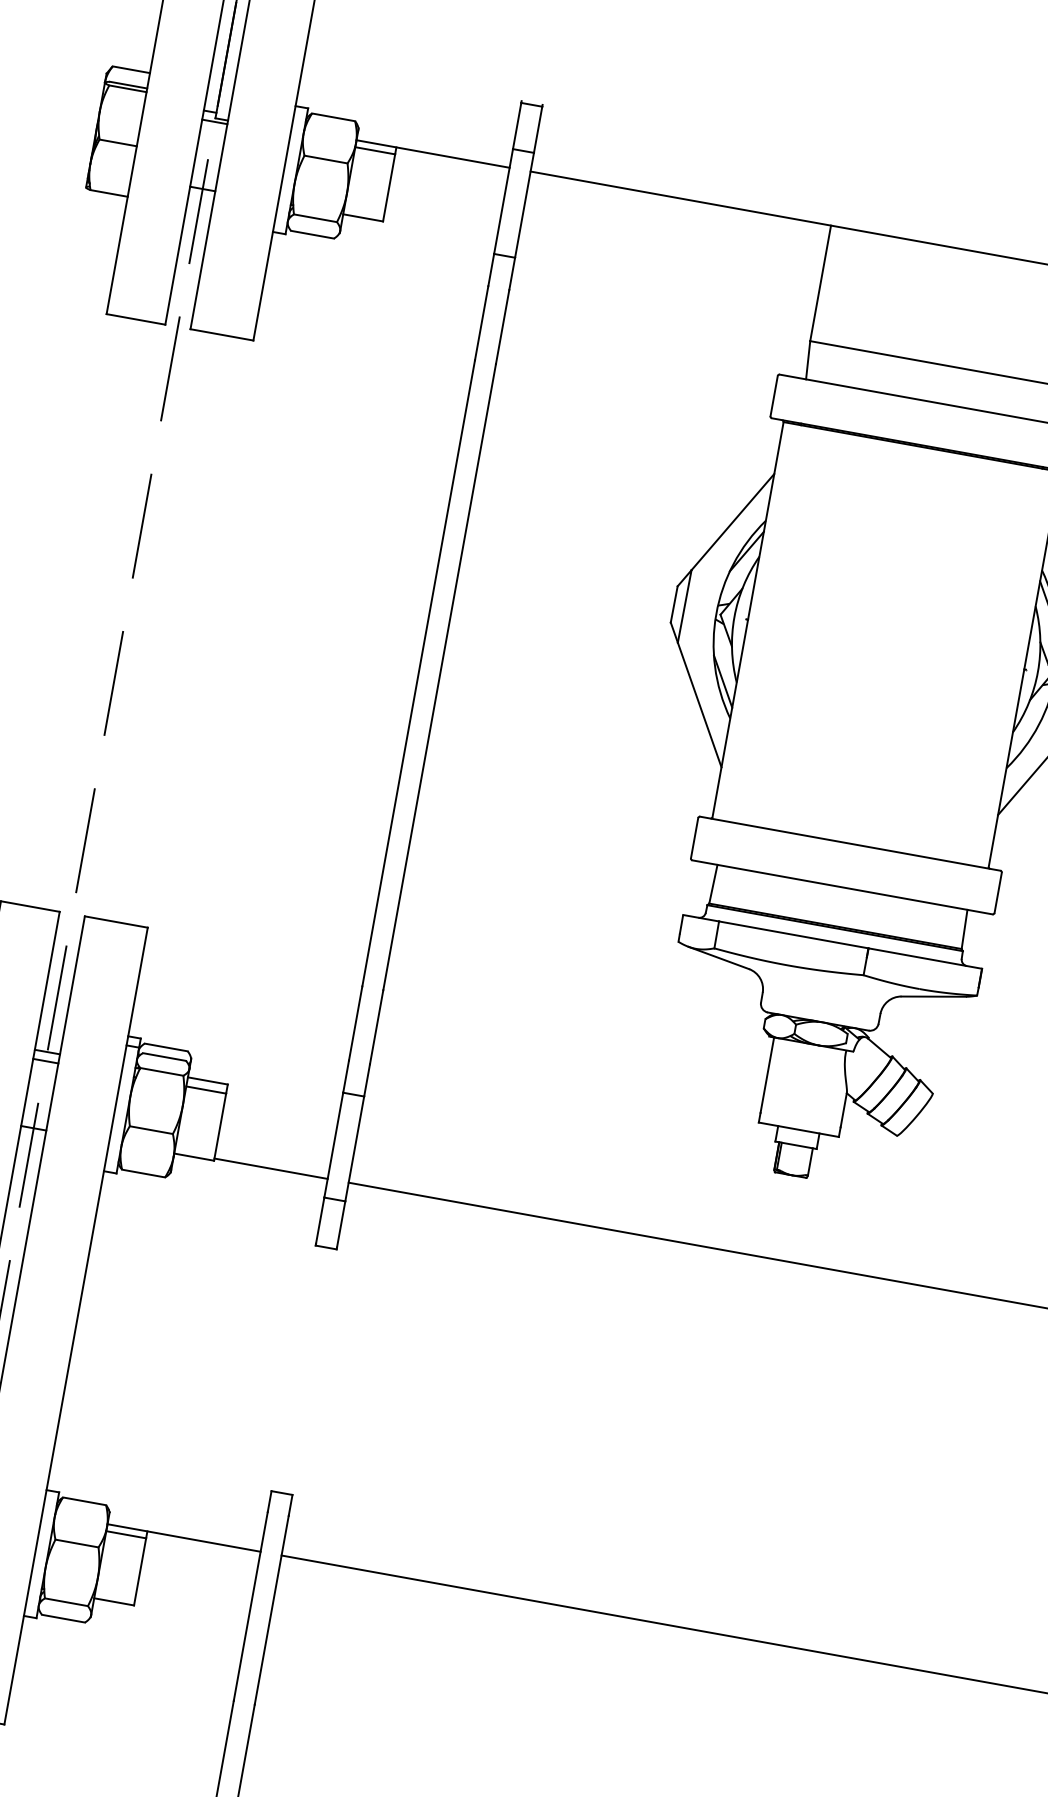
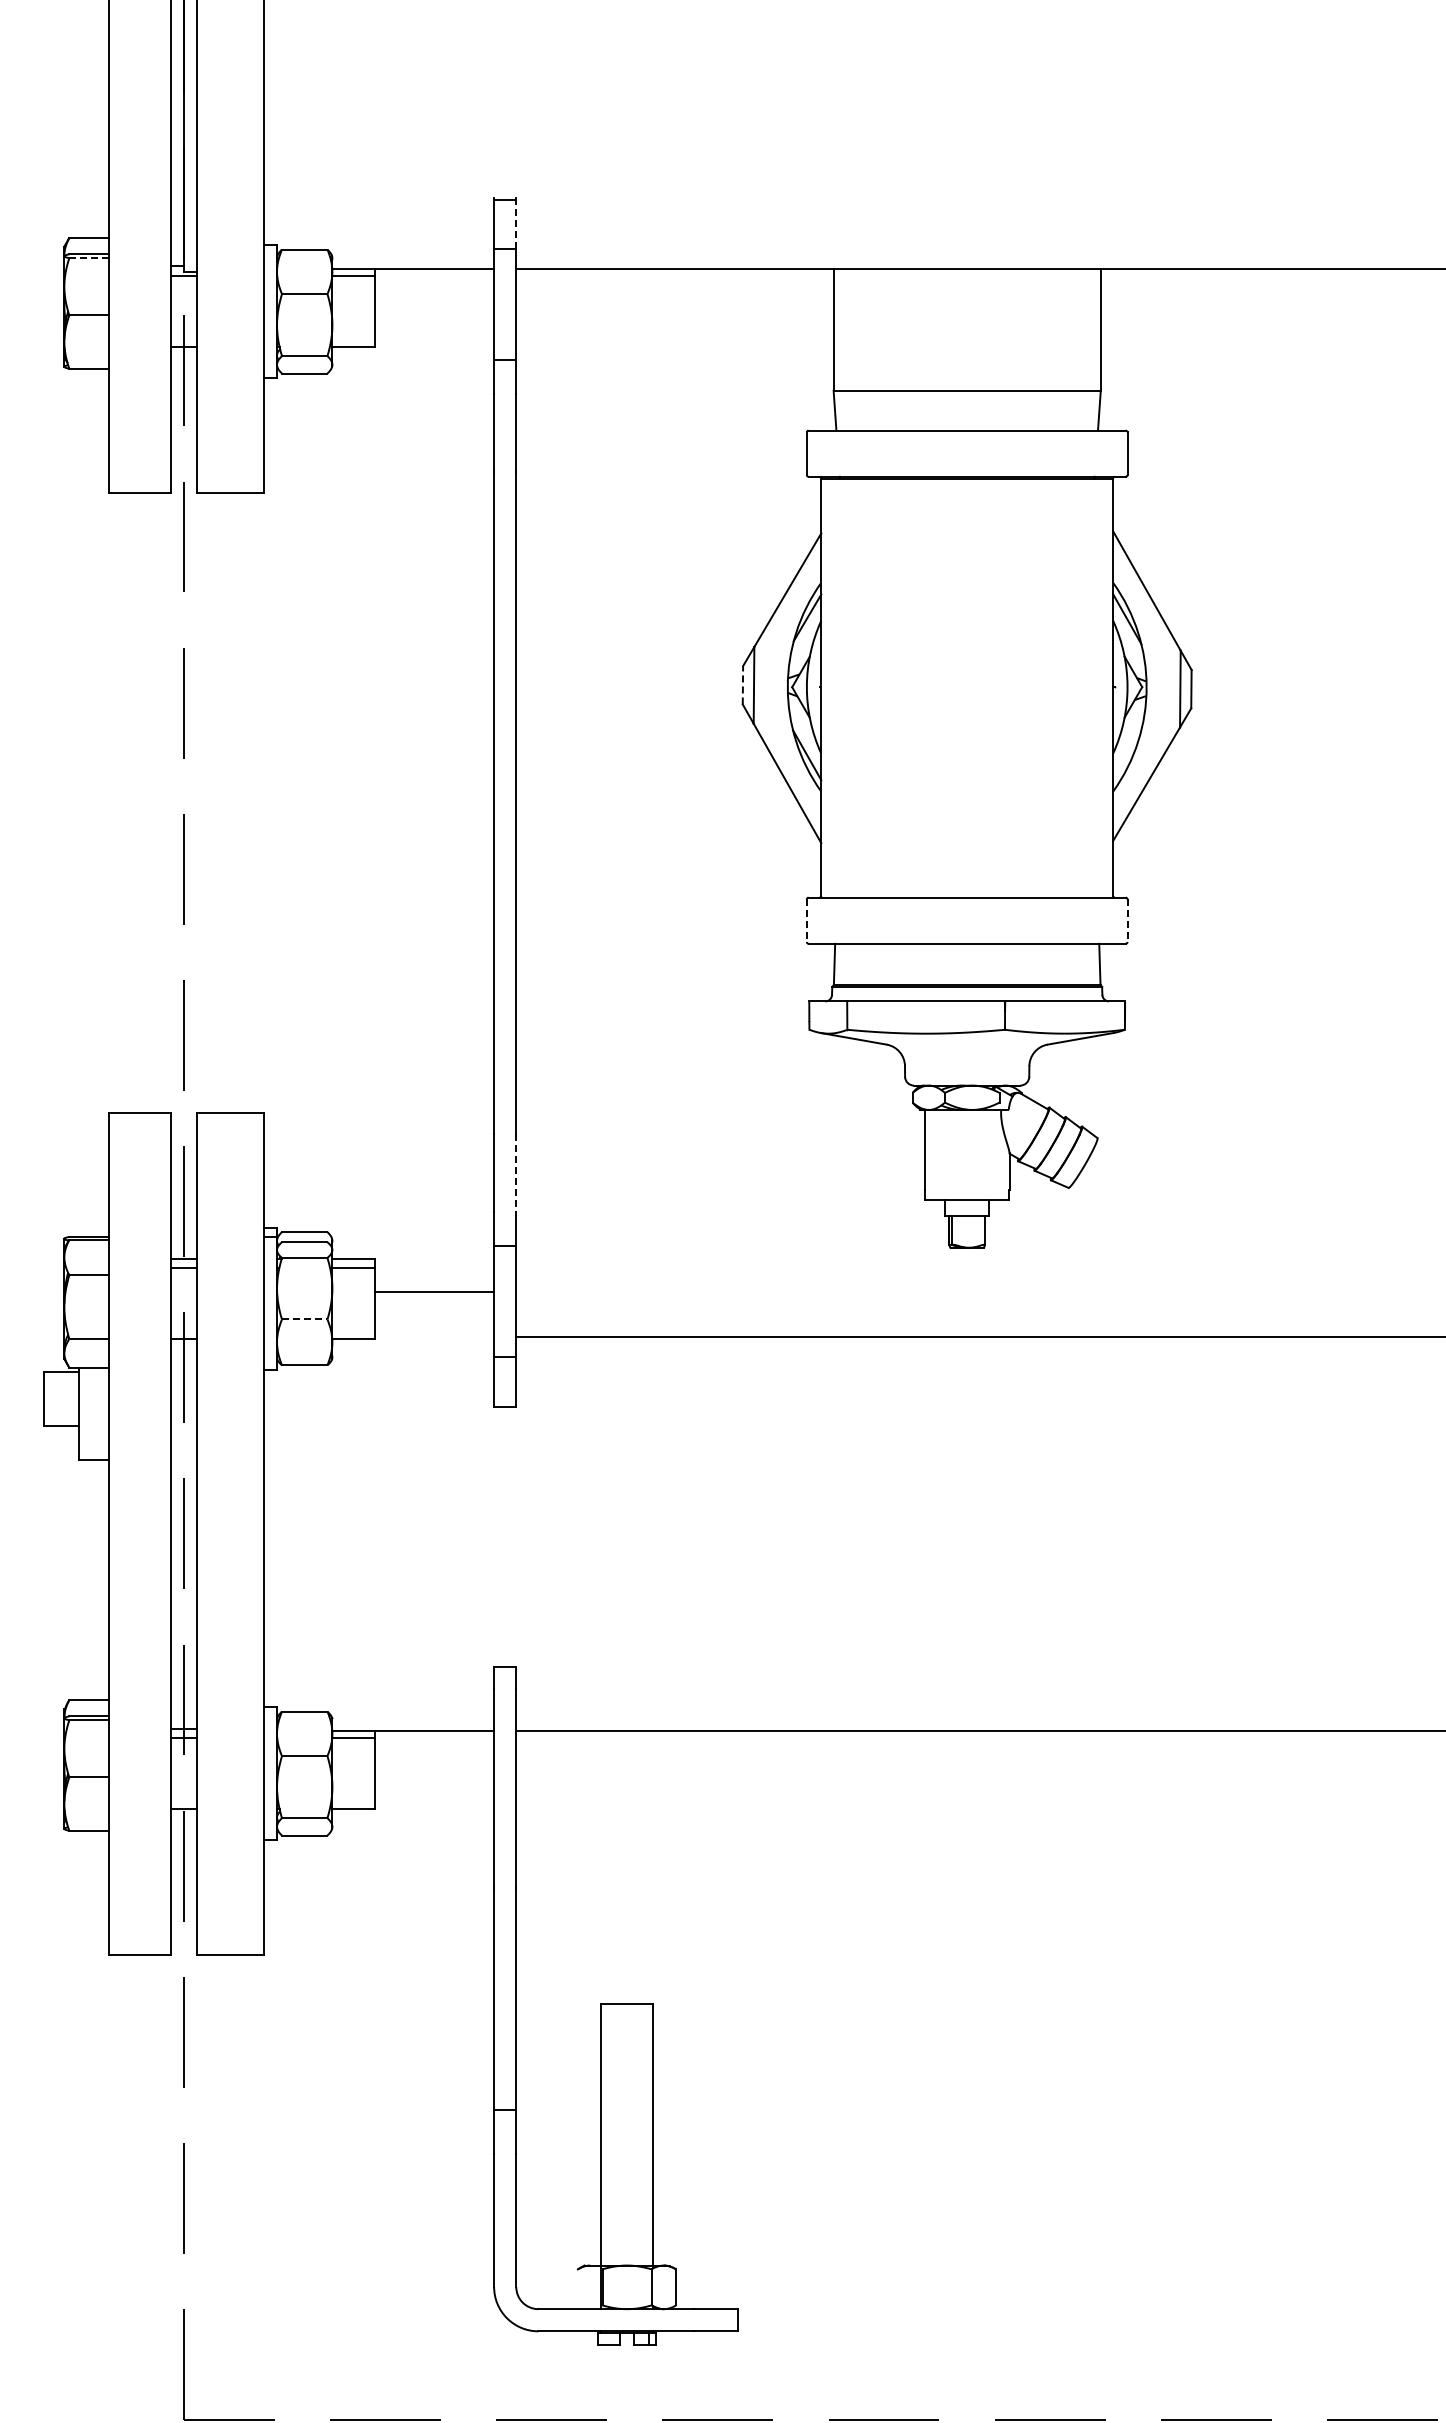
line: (128, 89) -> (89, 258), solid -> dashed
line: (538, 129) -> (516, 224), solid -> dashed
line: (673, 603) -> (742, 684), solid -> dashed
line: (694, 838) -> (806, 921), solid -> dashed
line: (998, 893) -> (1127, 921), solid -> dashed
line: (376, 1028) -> (516, 1173), solid -> dashed
line: (151, 1130) -> (304, 1319), solid -> dashed
line: (271, 1168) -> (434, 1291), moved

